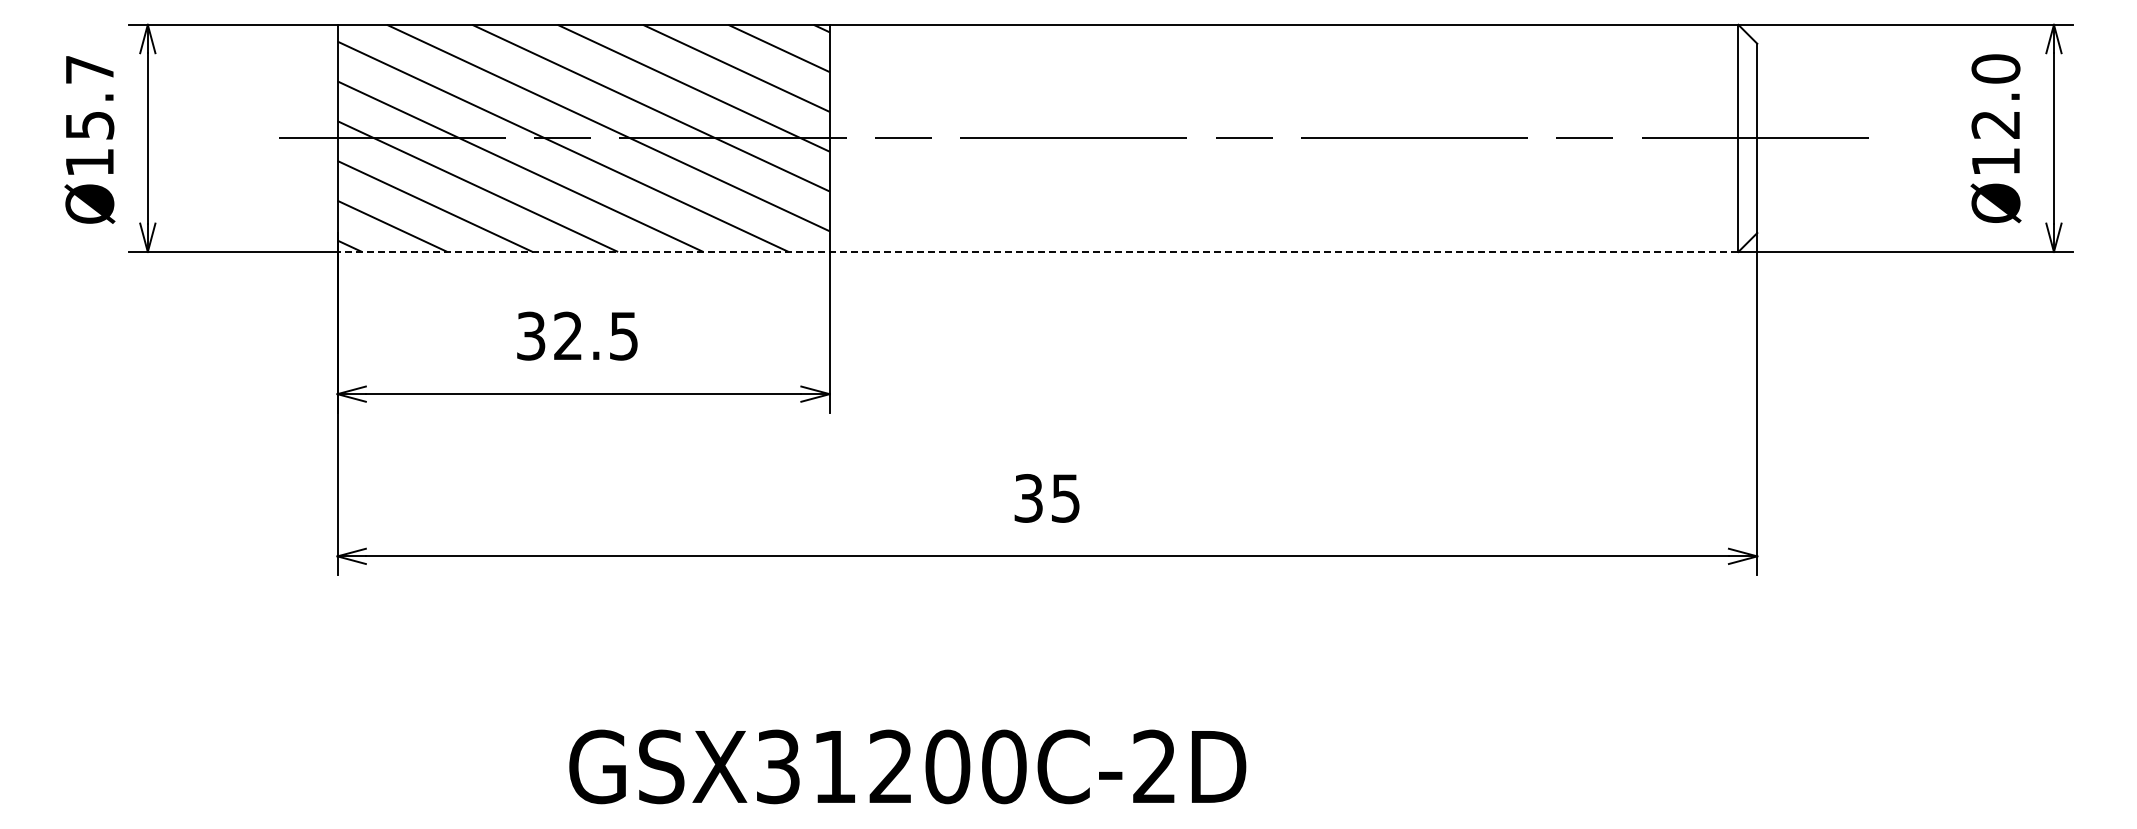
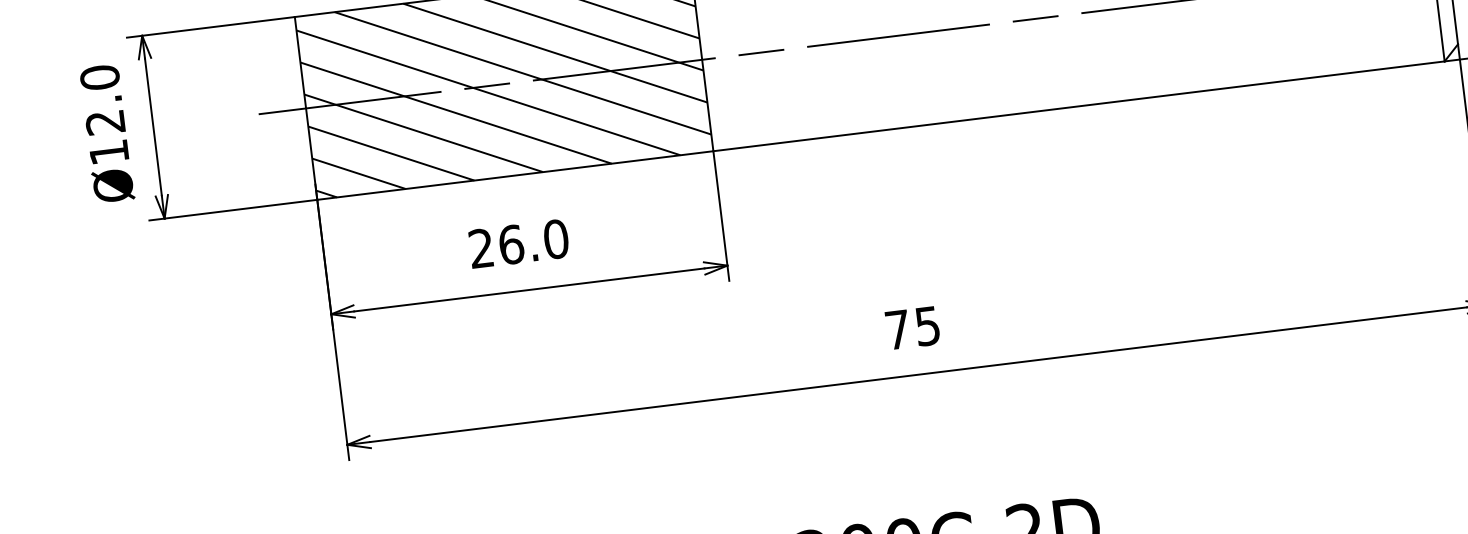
text: (89, 97) -> (102, 100), Ø15.7 -> Ø12.0
line: (1037, 251) -> (880, 130), dashed -> solid
text: (577, 335) -> (518, 243), 32.5 -> 26.0
text: (1028, 498) -> (897, 329), 35 -> 75

